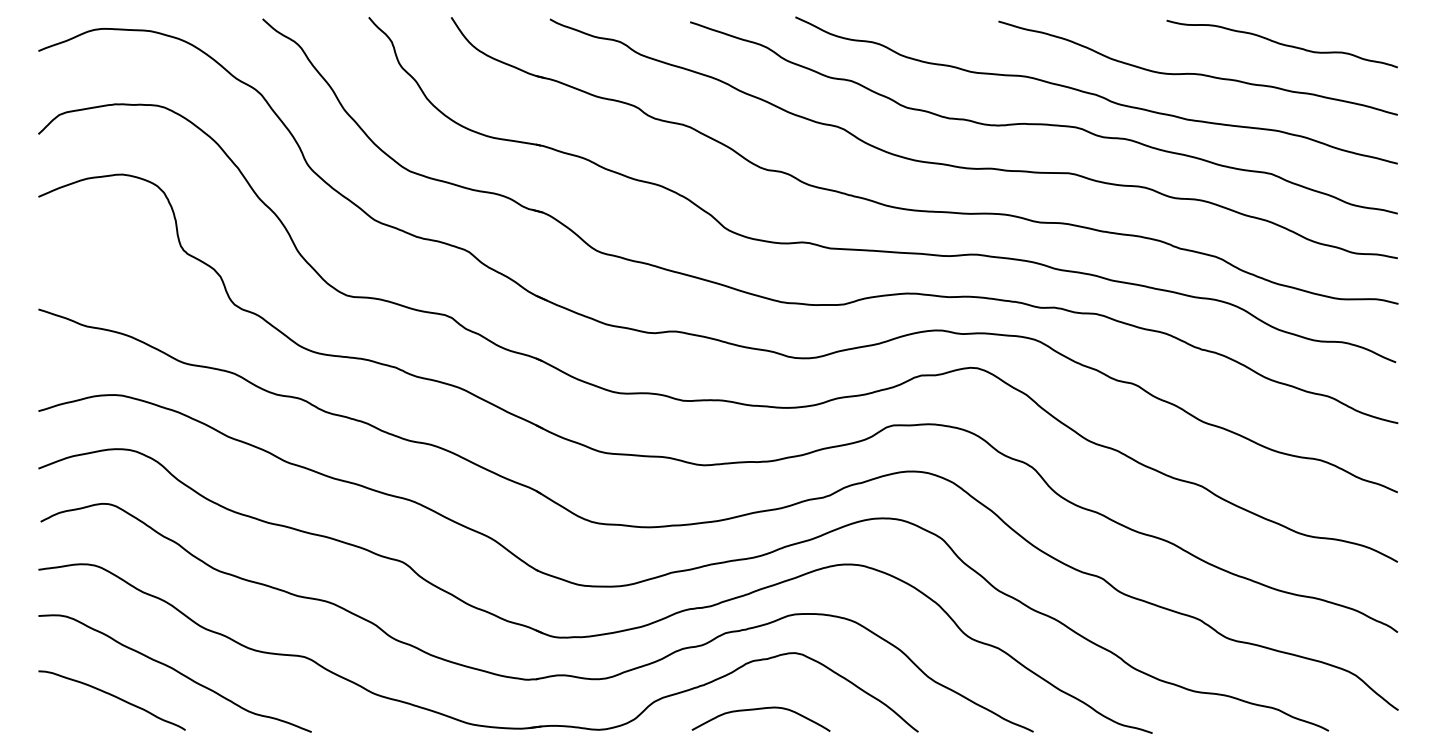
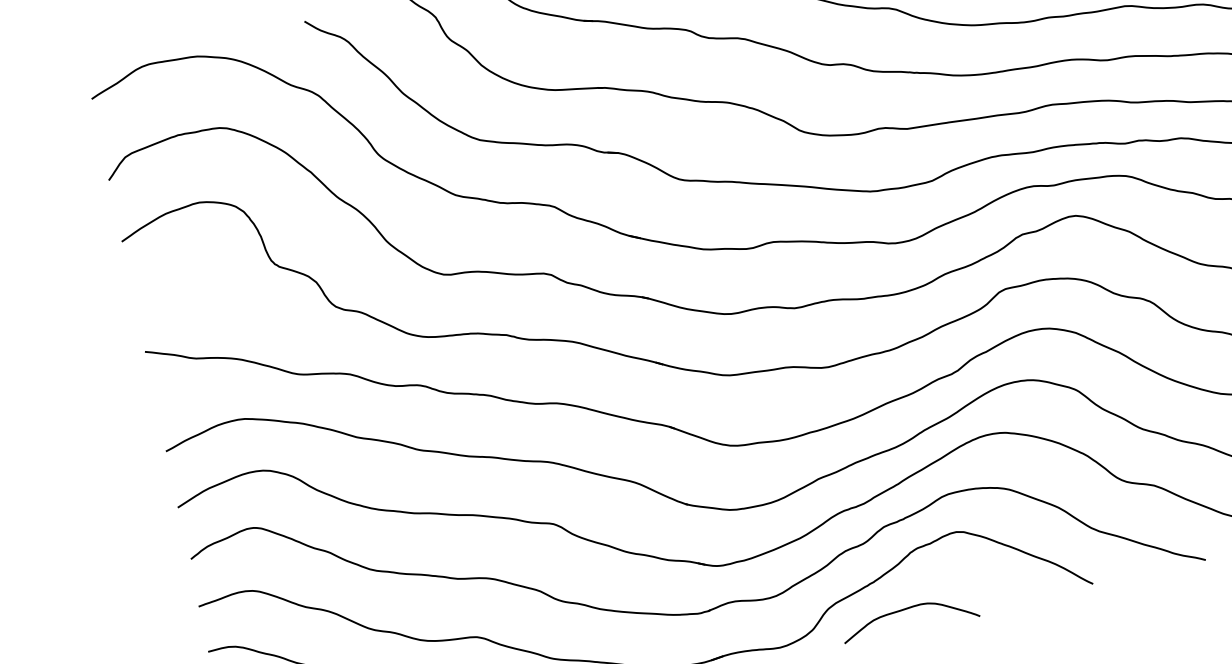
curve: (760, 709) -> (907, 609), moved

